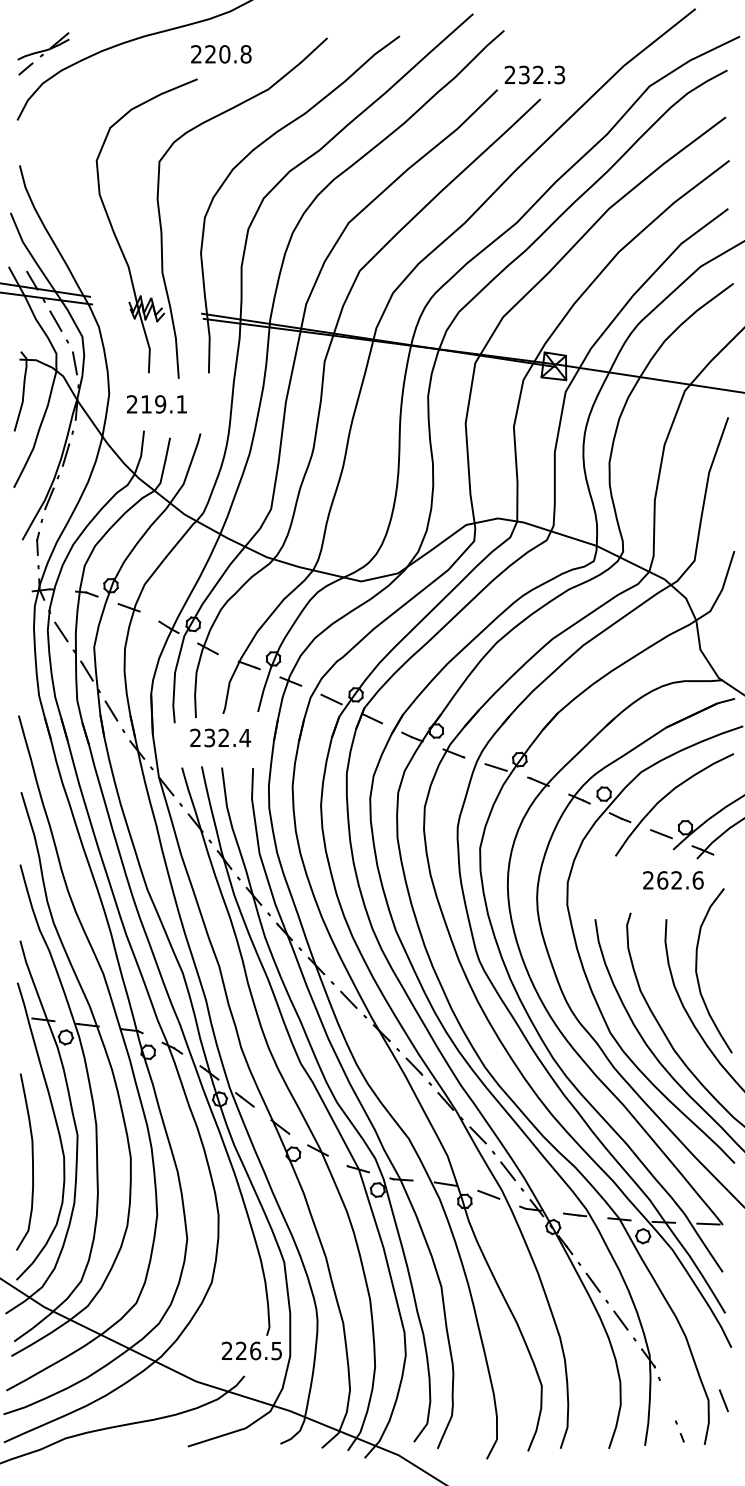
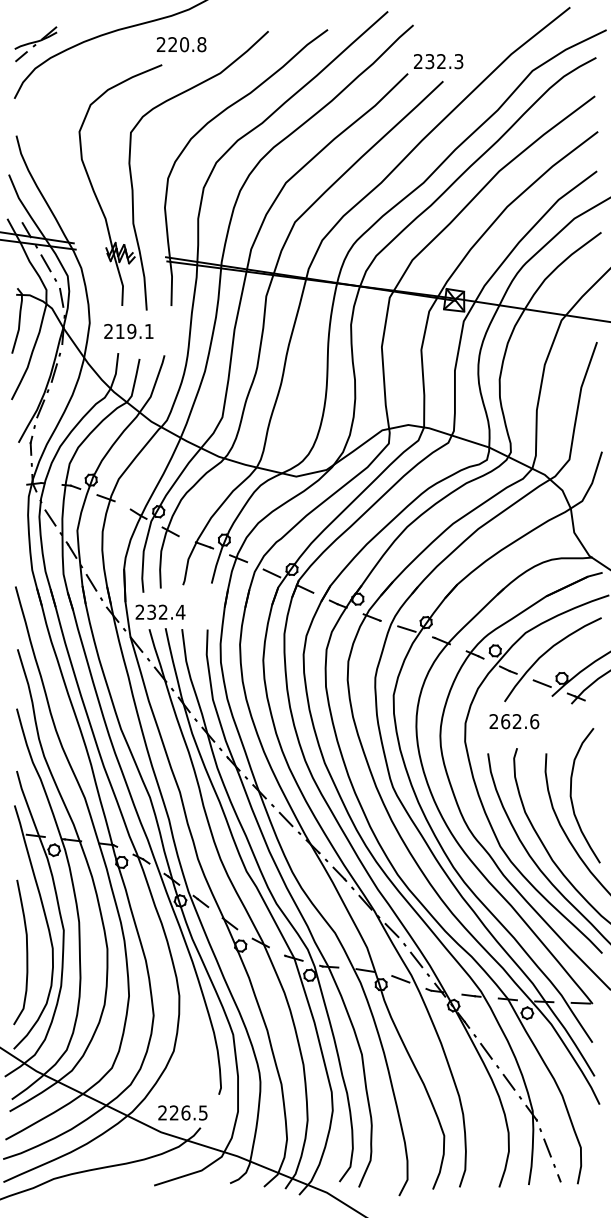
text: (220, 737) -> (160, 611), moved
text: (673, 880) -> (514, 721), moved
text: (251, 1350) -> (182, 1112), moved
line: (723, 1400) -> (547, 1147), moved

